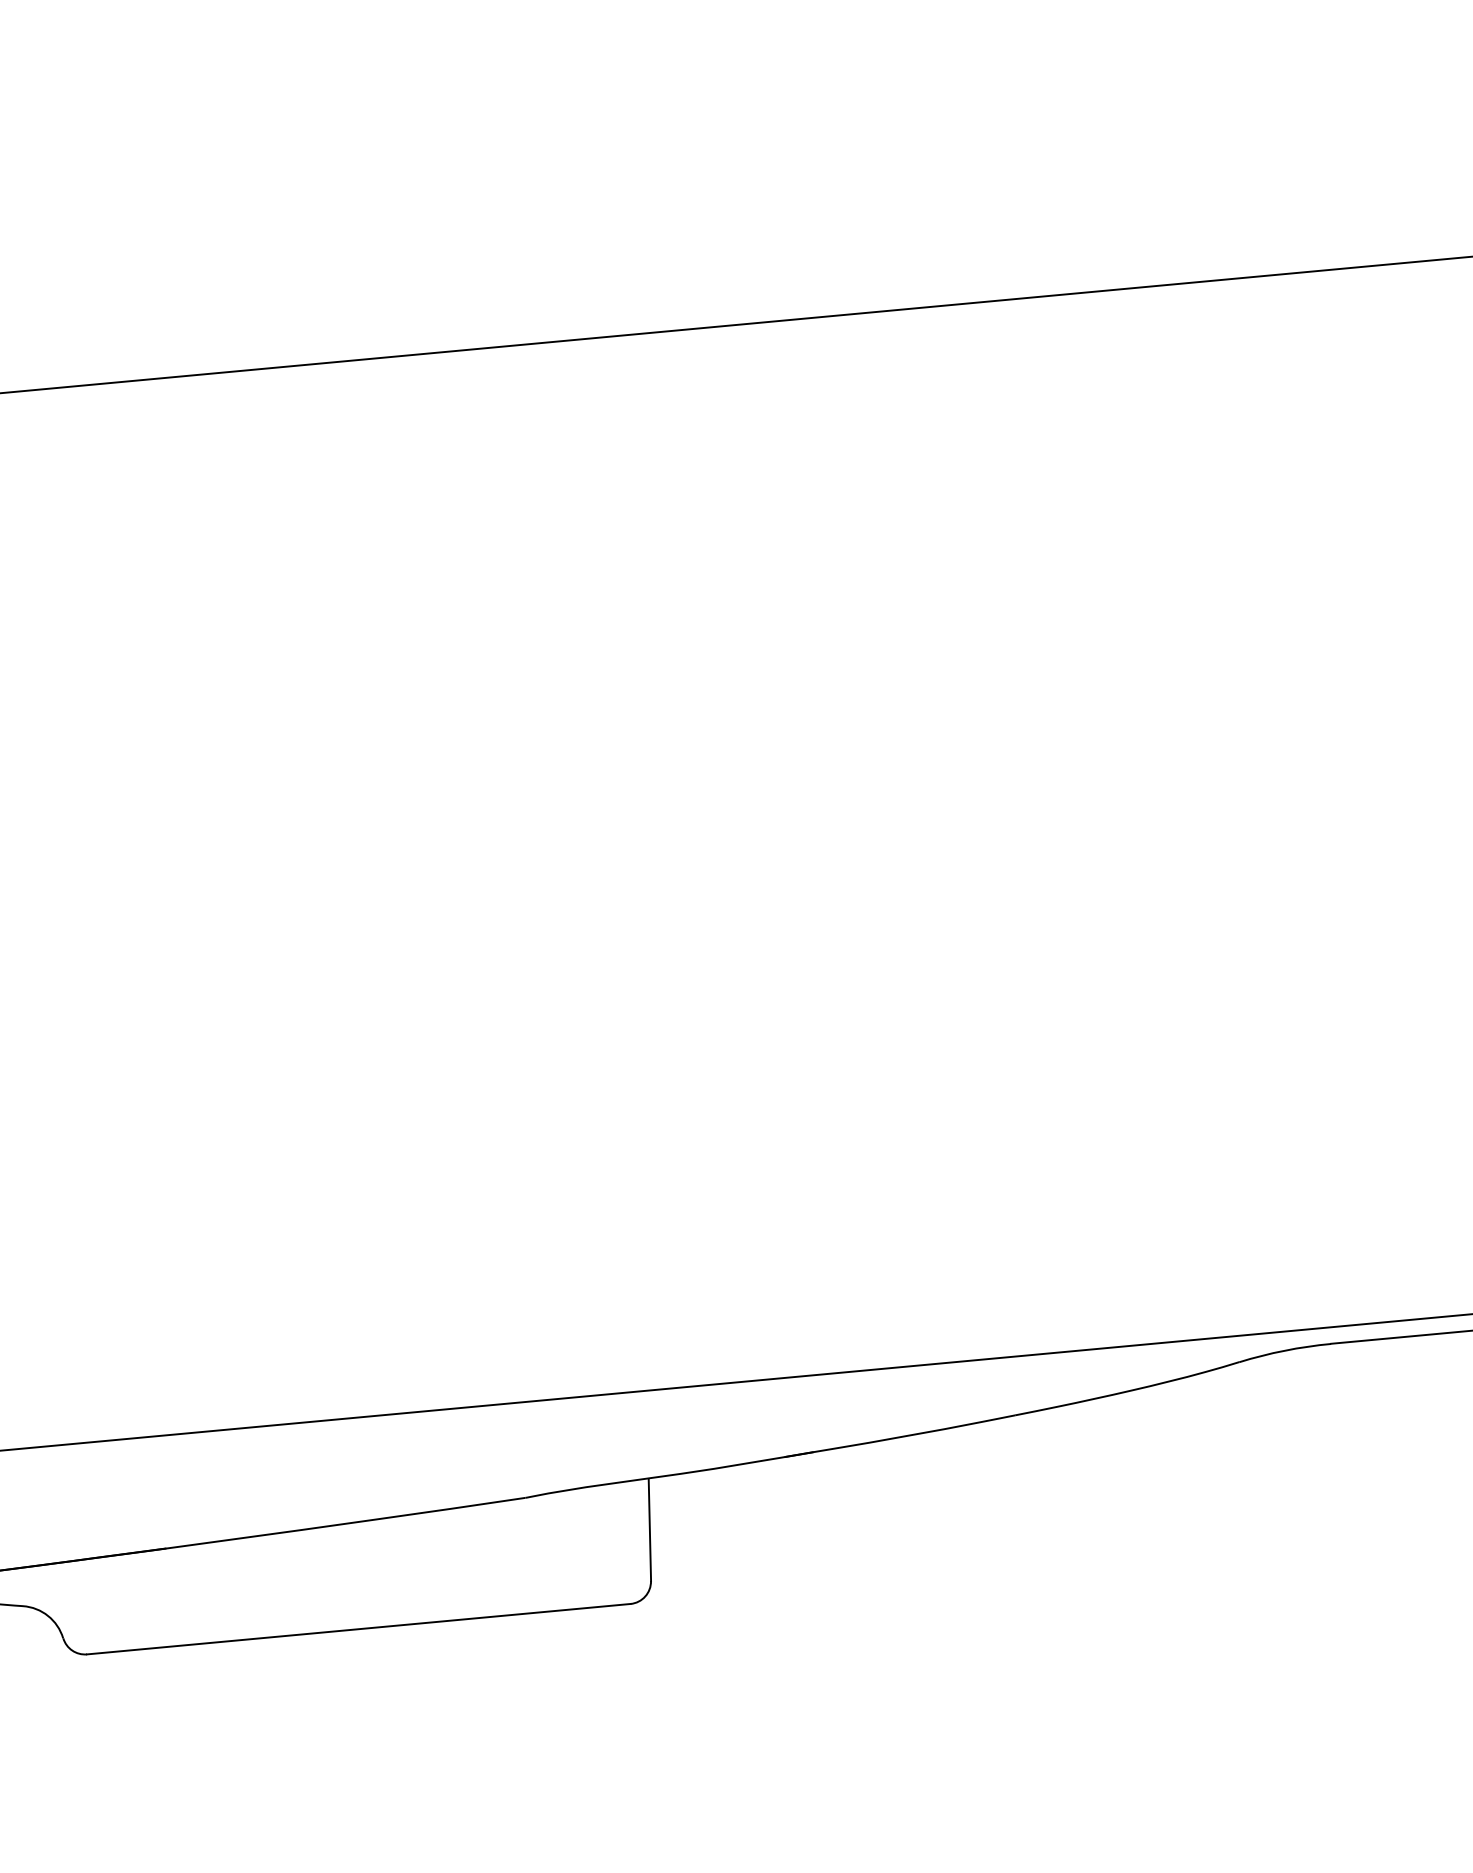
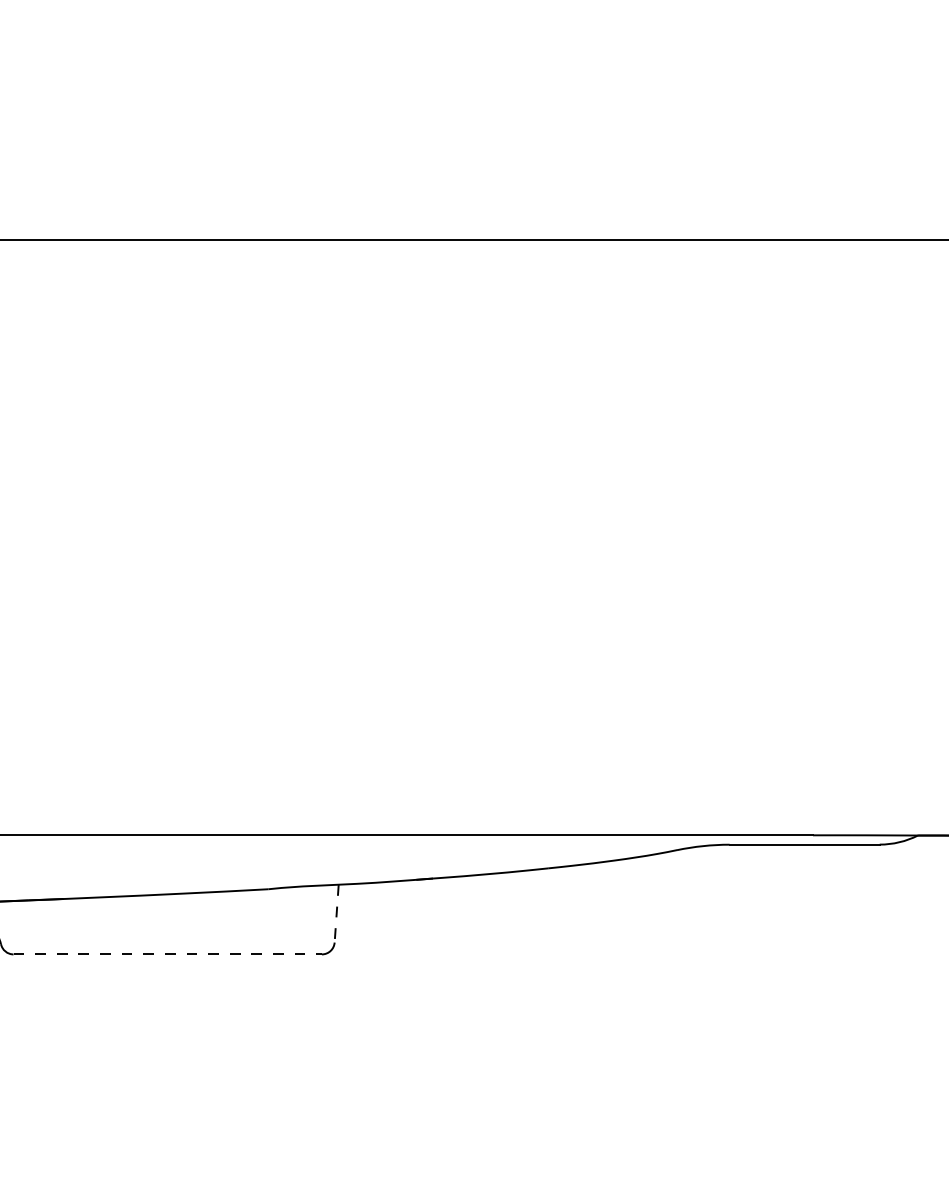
line: (649, 1529) -> (336, 913), solid -> dashed
line: (360, 1629) -> (168, 954), solid -> dashed

